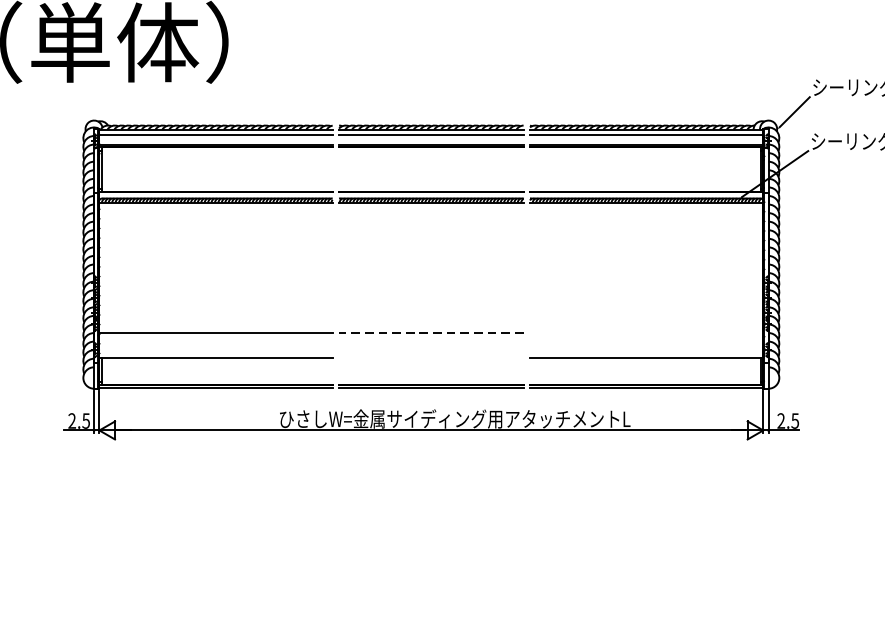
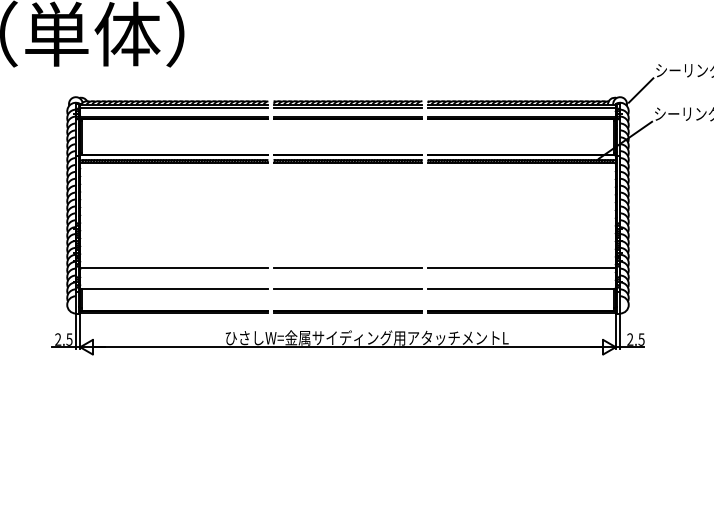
line: (430, 332) -> (347, 268), dashed -> solid
line: (646, 332) -> (521, 268), added
line: (430, 358) -> (347, 289), added

